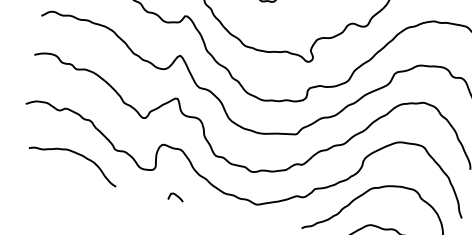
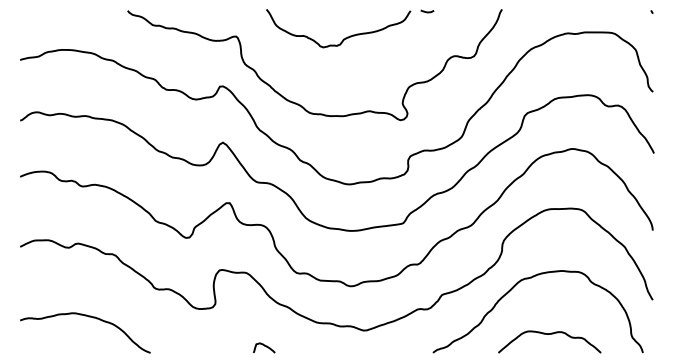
curve: (77, 154) -> (88, 317), moved
curve: (176, 196) -> (264, 346), moved

